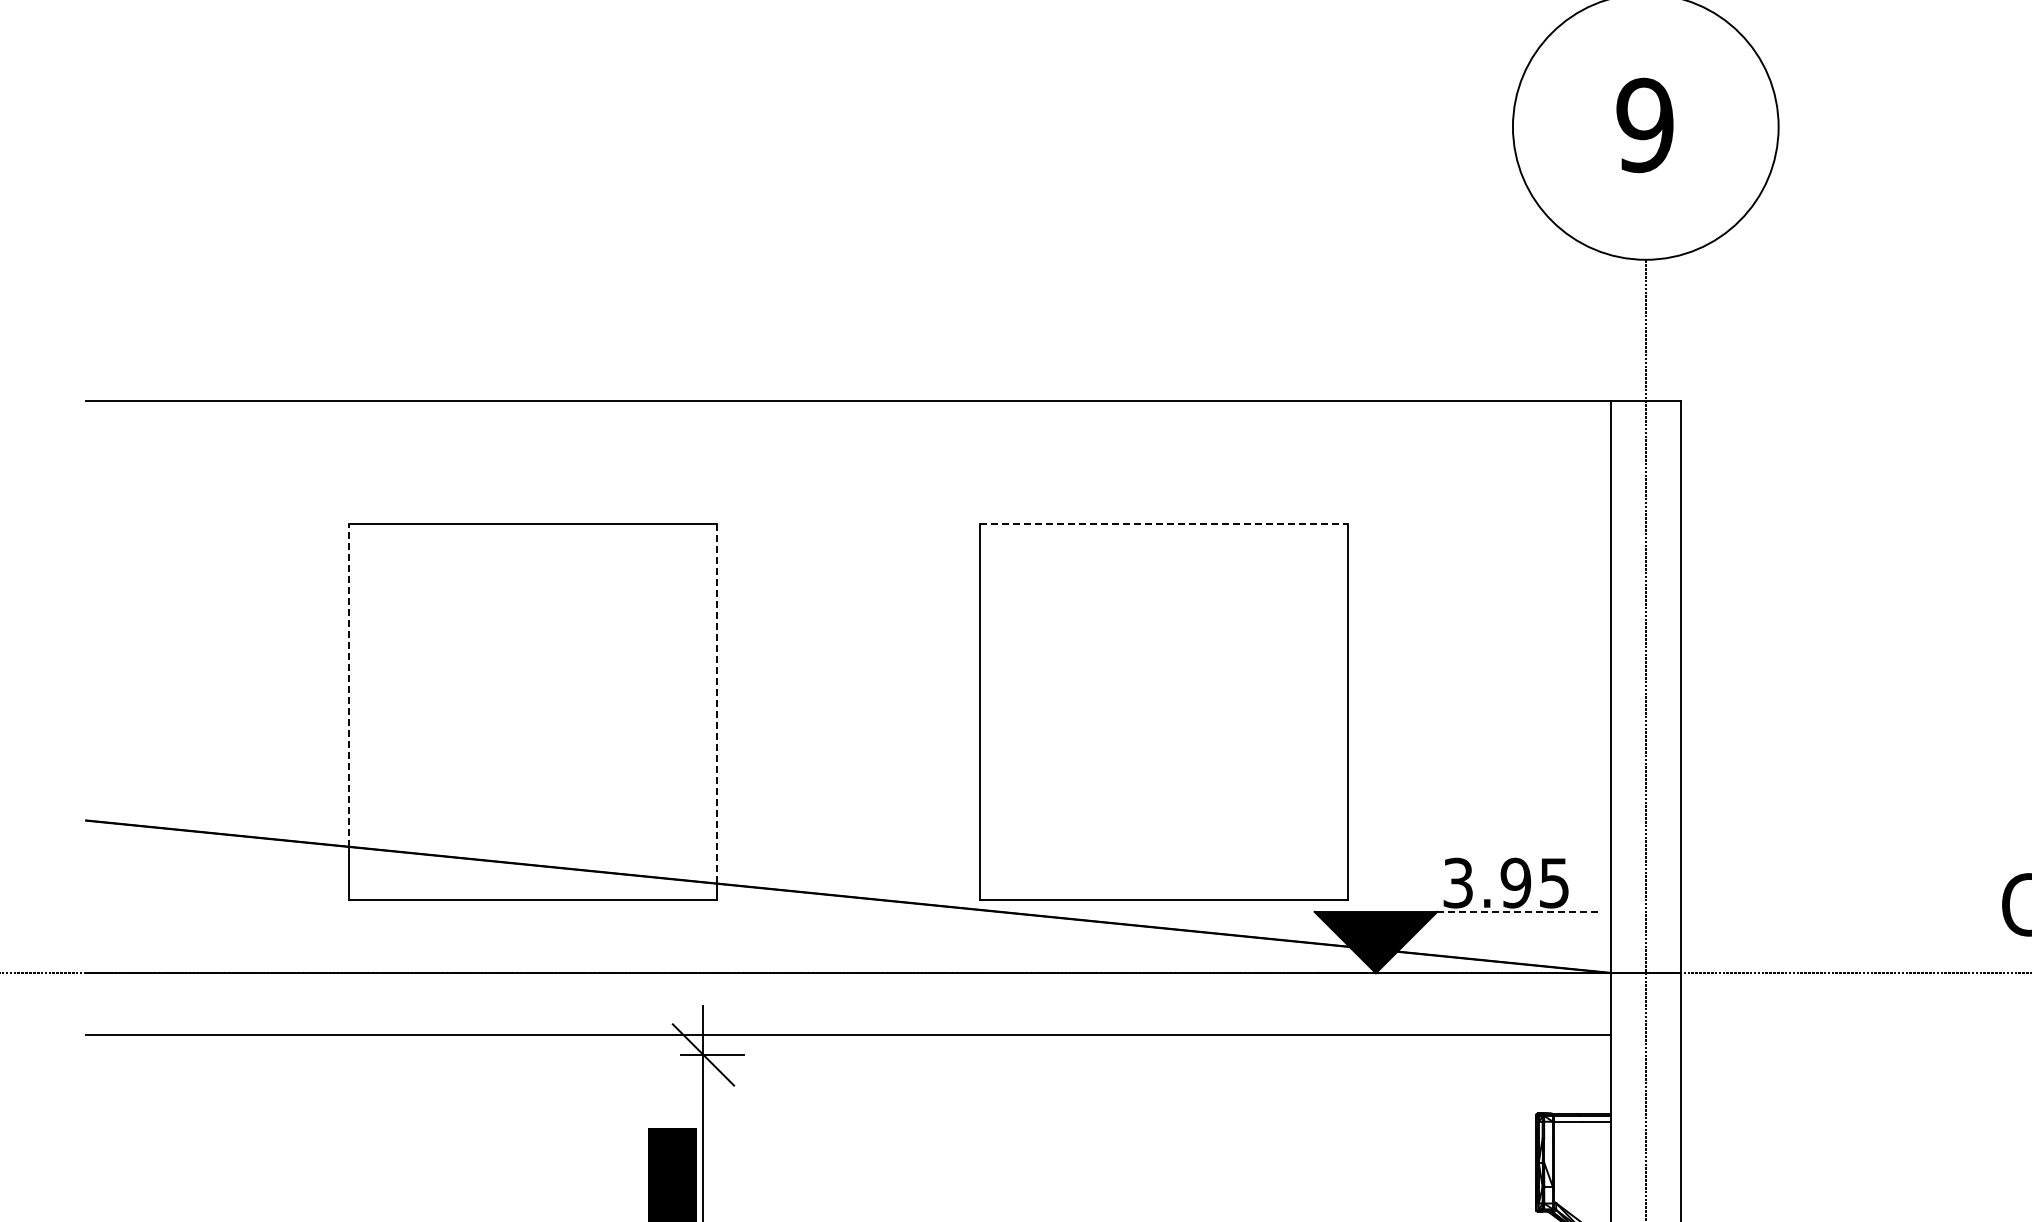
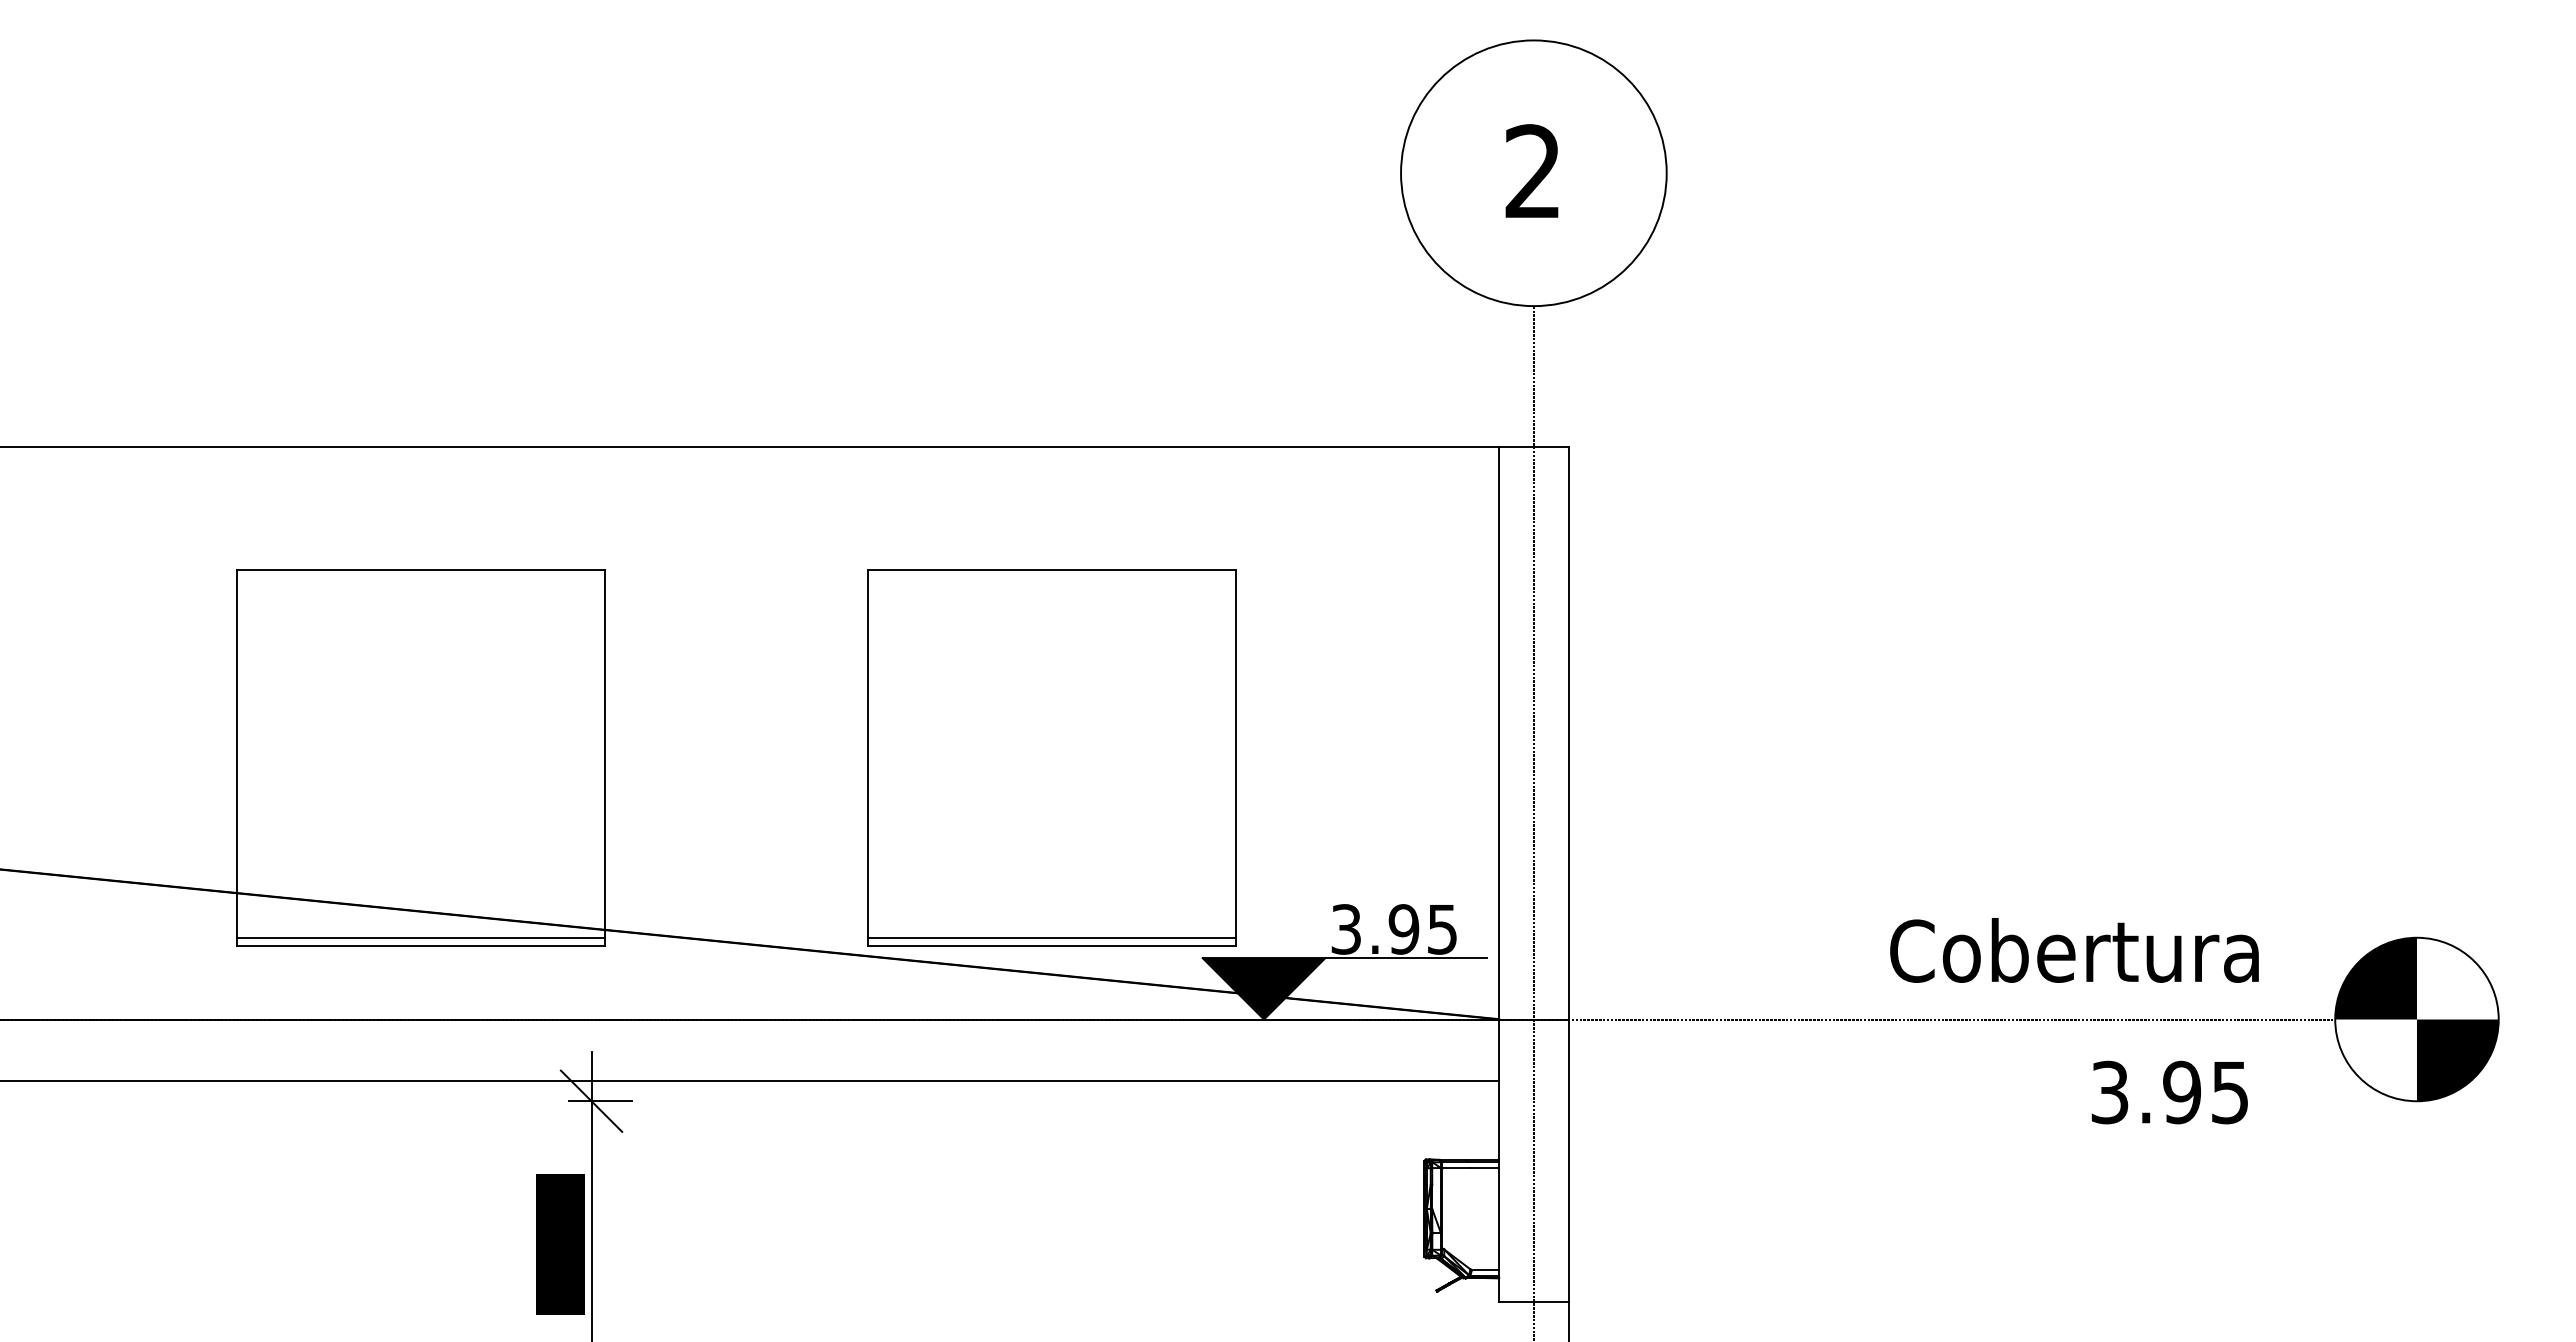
text: (1644, 125) -> (1532, 171), 9 -> 2
line: (1164, 523) -> (1052, 569), dashed -> solid
line: (349, 685) -> (237, 731), dashed -> solid
line: (717, 703) -> (605, 749), dashed -> solid
line: (533, 891) -> (421, 937), added
line: (1164, 891) -> (1052, 937), added
line: (1518, 912) -> (1406, 958), dashed -> solid

